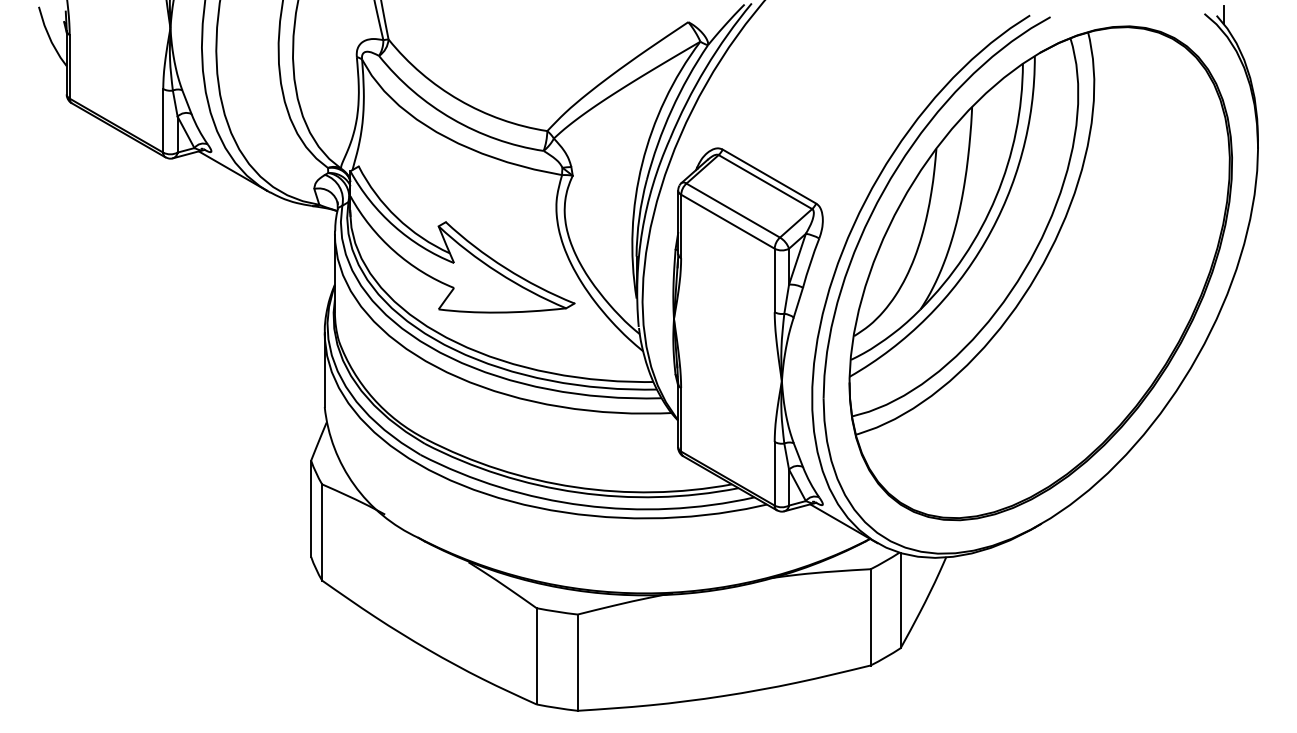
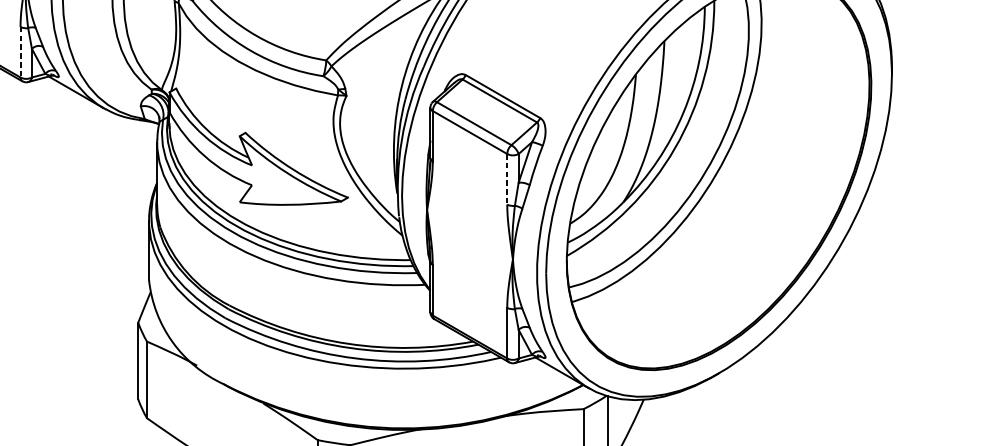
line: (163, 120) -> (20, 51), solid -> dashed
line: (774, 280) -> (507, 179), solid -> dashed

